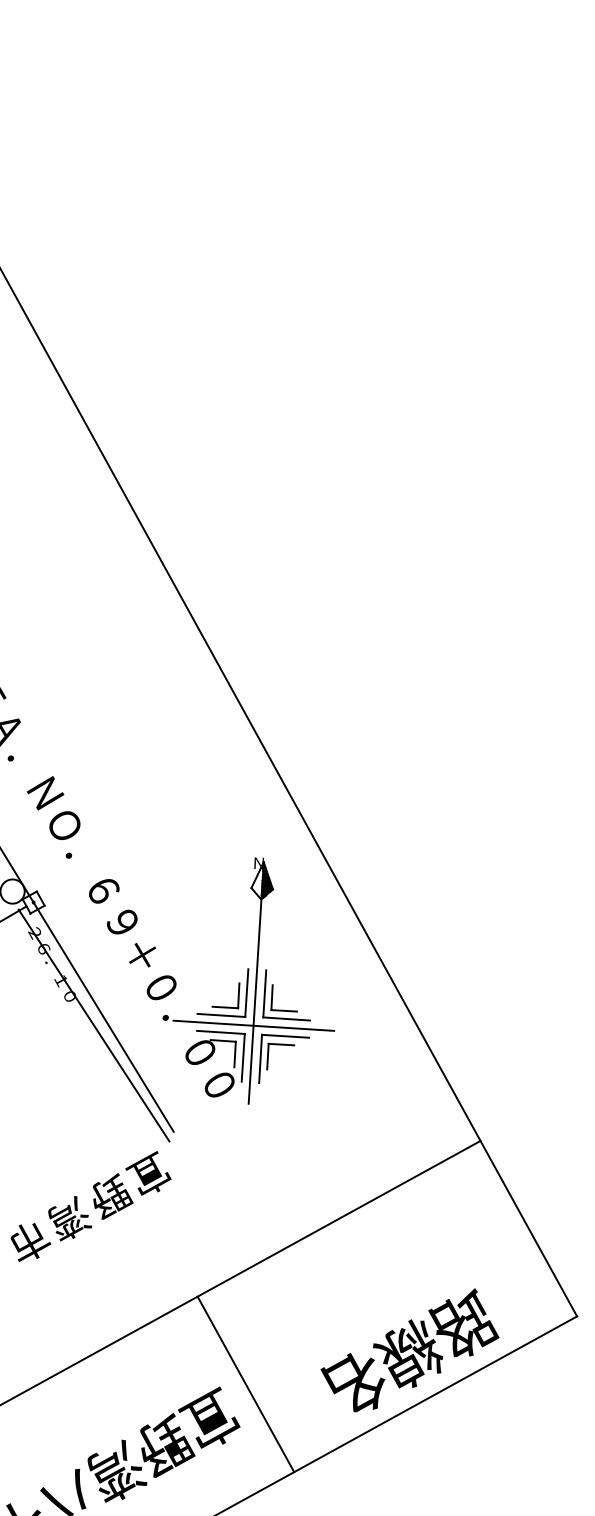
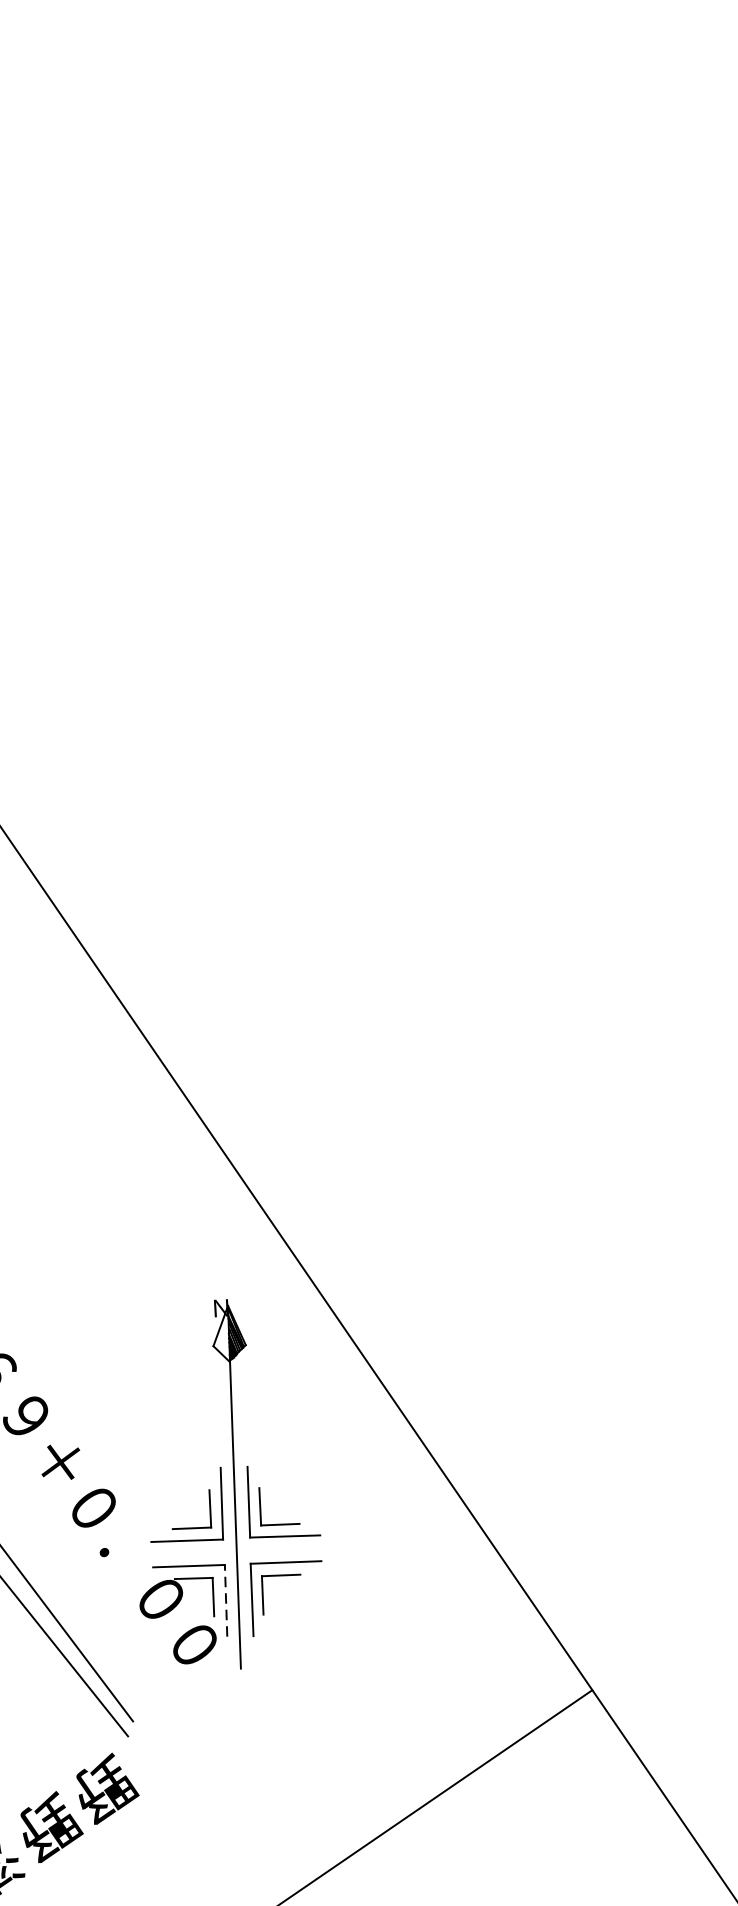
line: (253, 1025) -> (236, 1551), removed
line: (243, 1057) -> (226, 1600), solid -> dashed
text: (149, 1174) -> (103, 1788), 宜 -> 野

